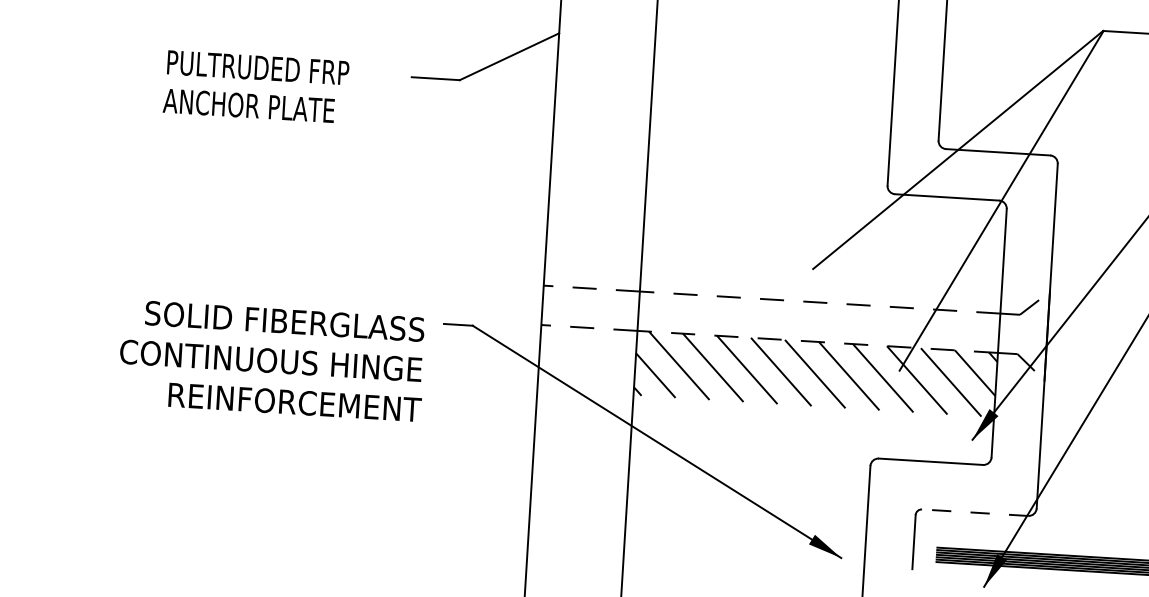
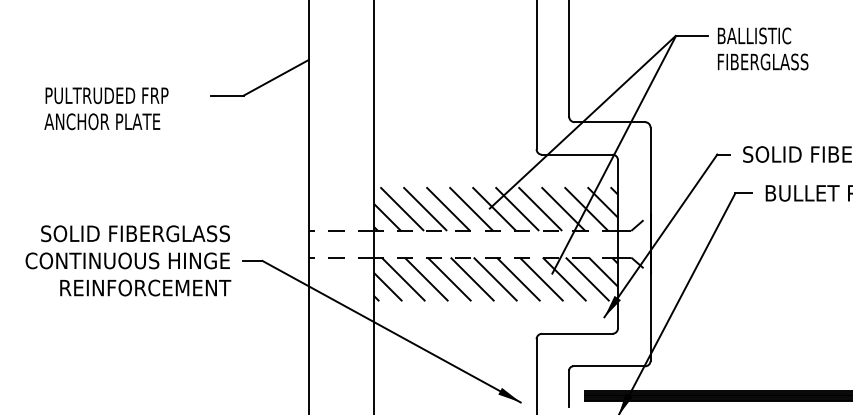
hatch: (821, 269) -> (495, 208), added
text: (272, 360) -> (128, 260), moved
line: (975, 512) -> (609, 366), dashed -> solid

